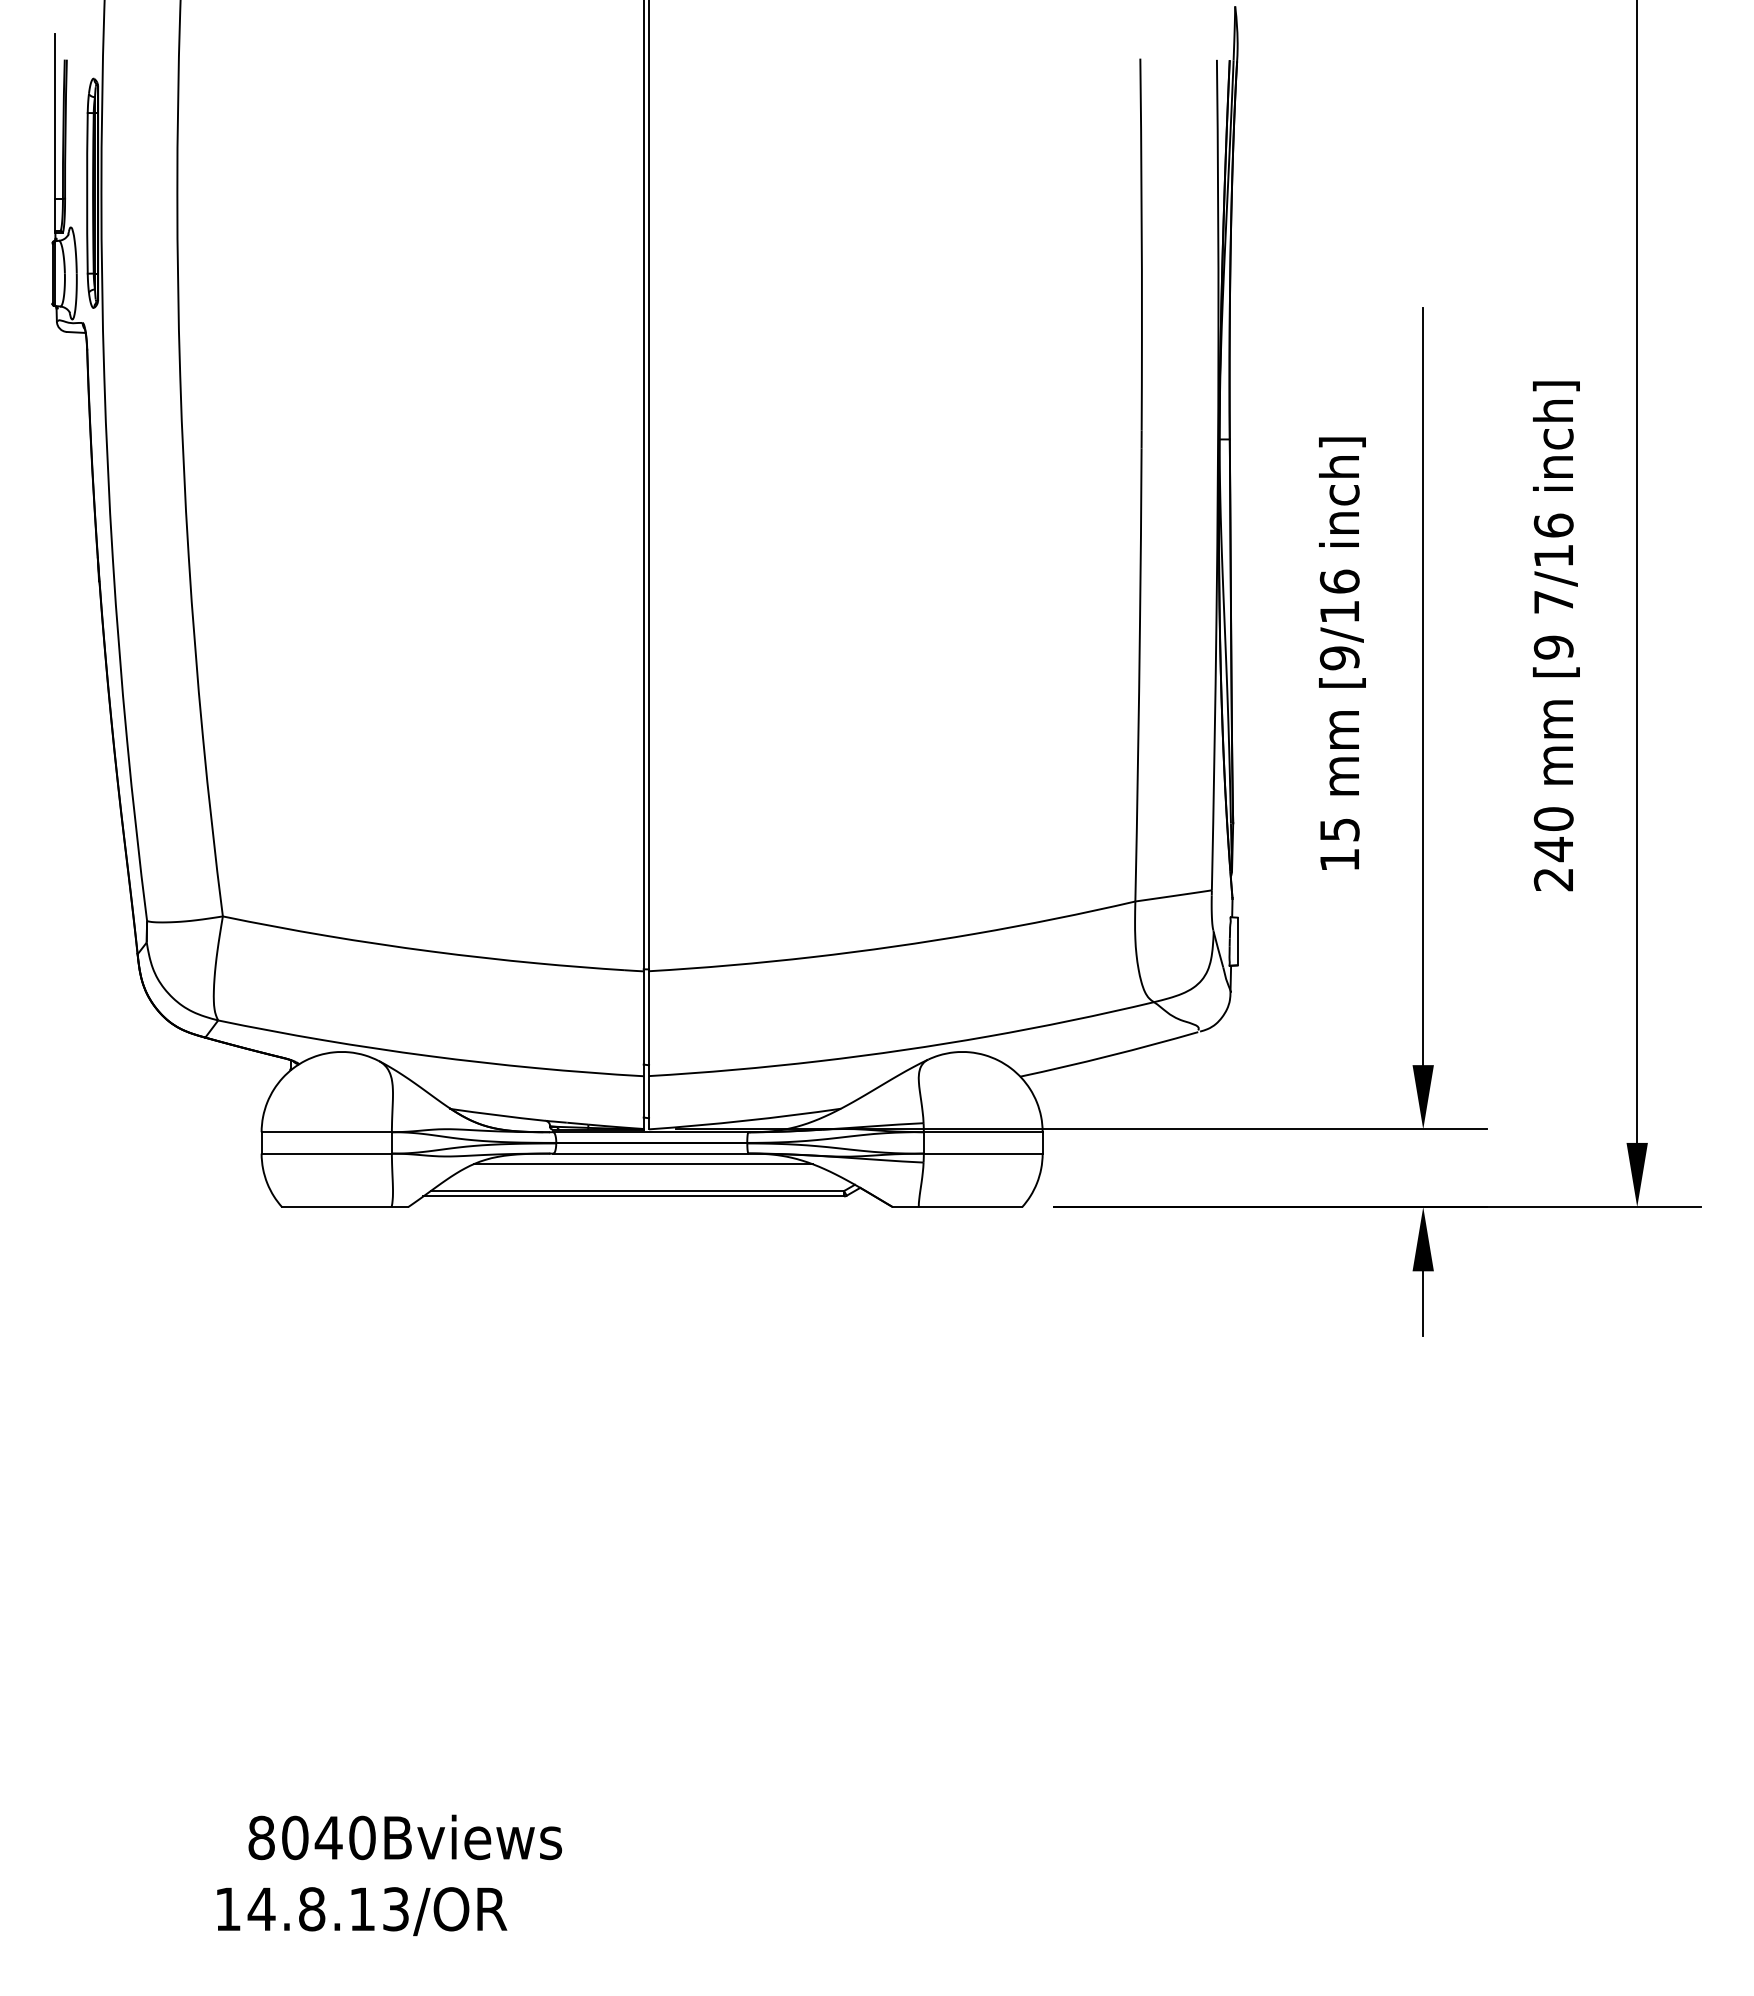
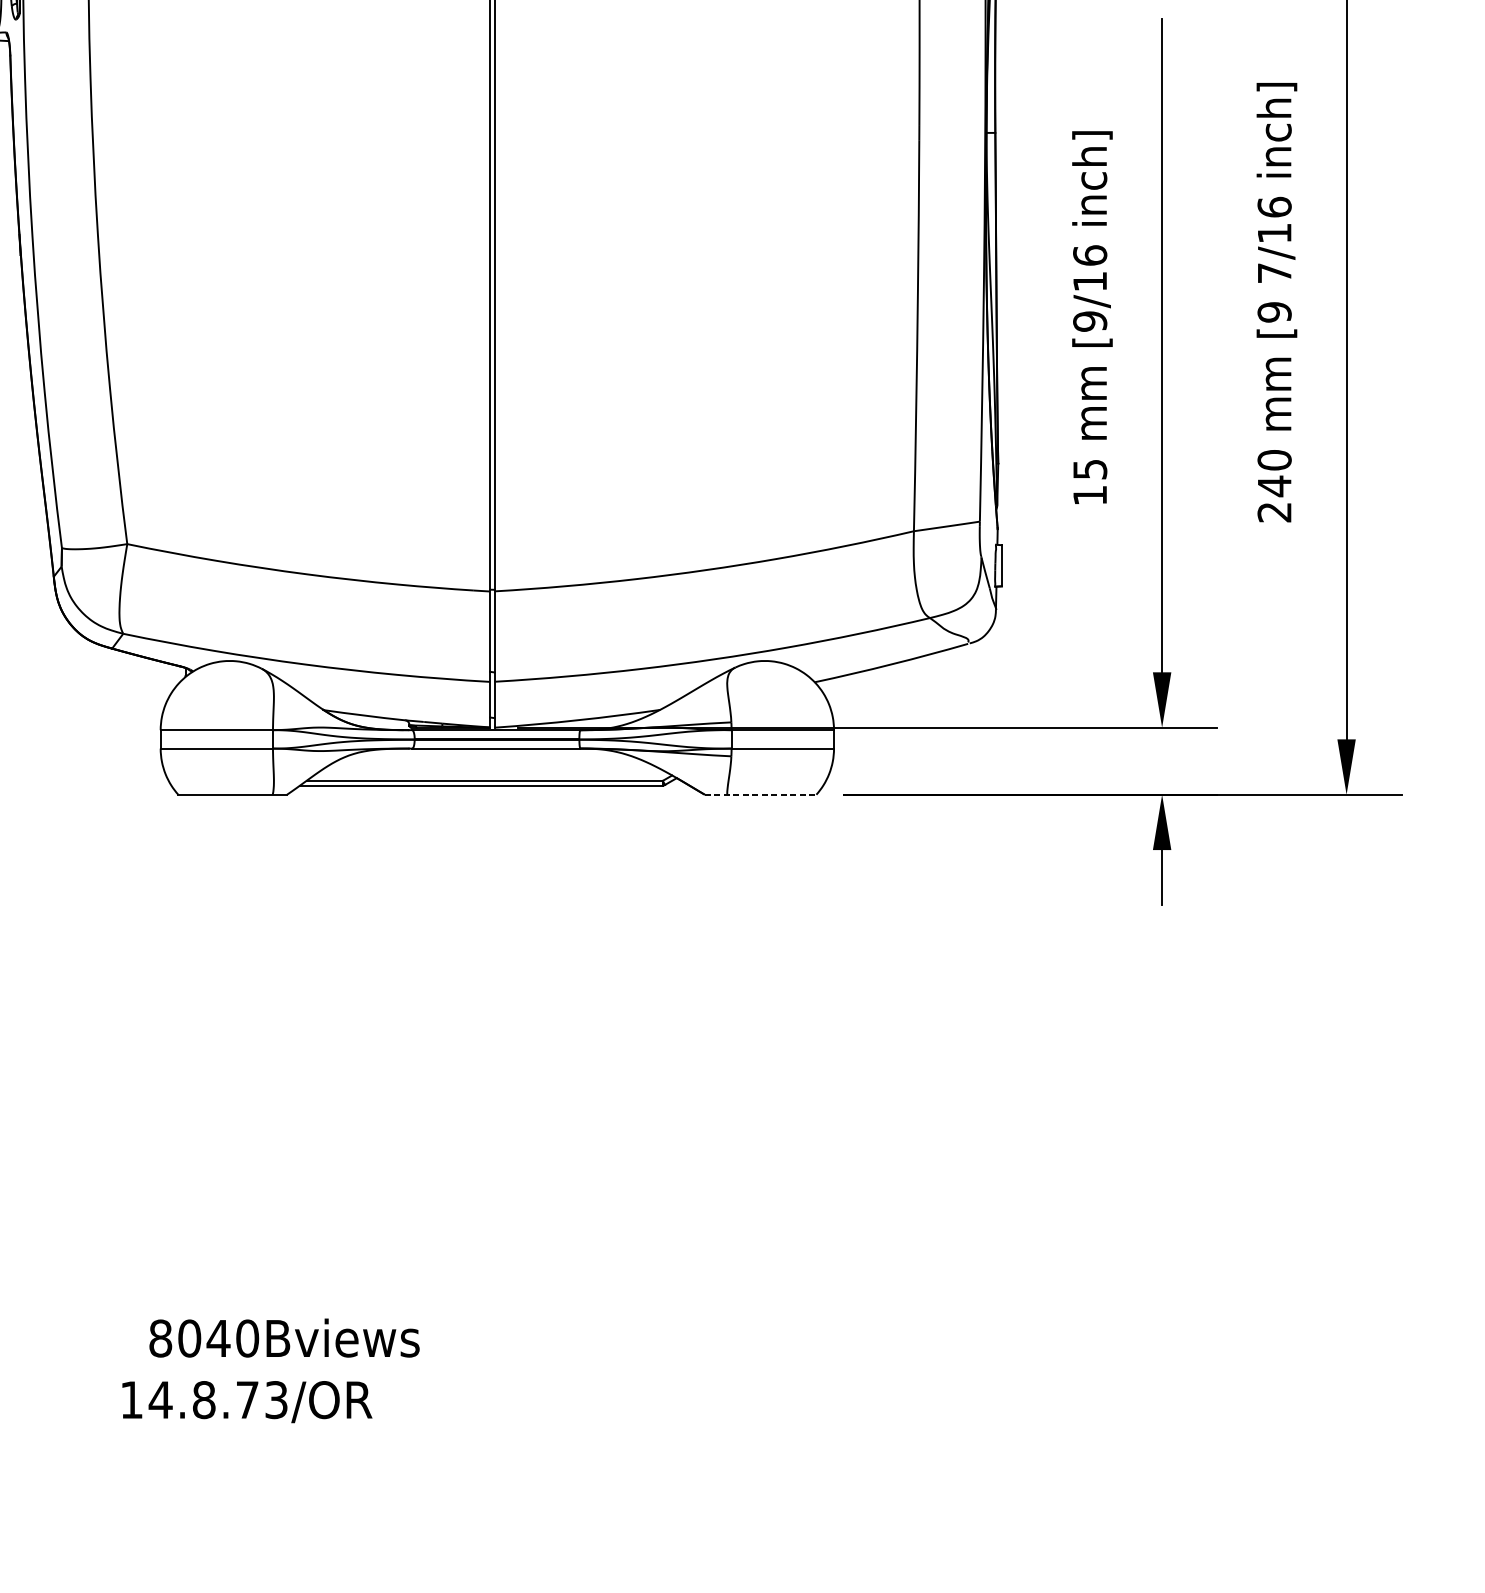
line: (642, 1164) -> (489, 757), removed
line: (957, 1207) -> (760, 795), solid -> dashed
text: (362, 1908) -> (247, 1399), 14.8.13/OR -> 14.8.73/OR

